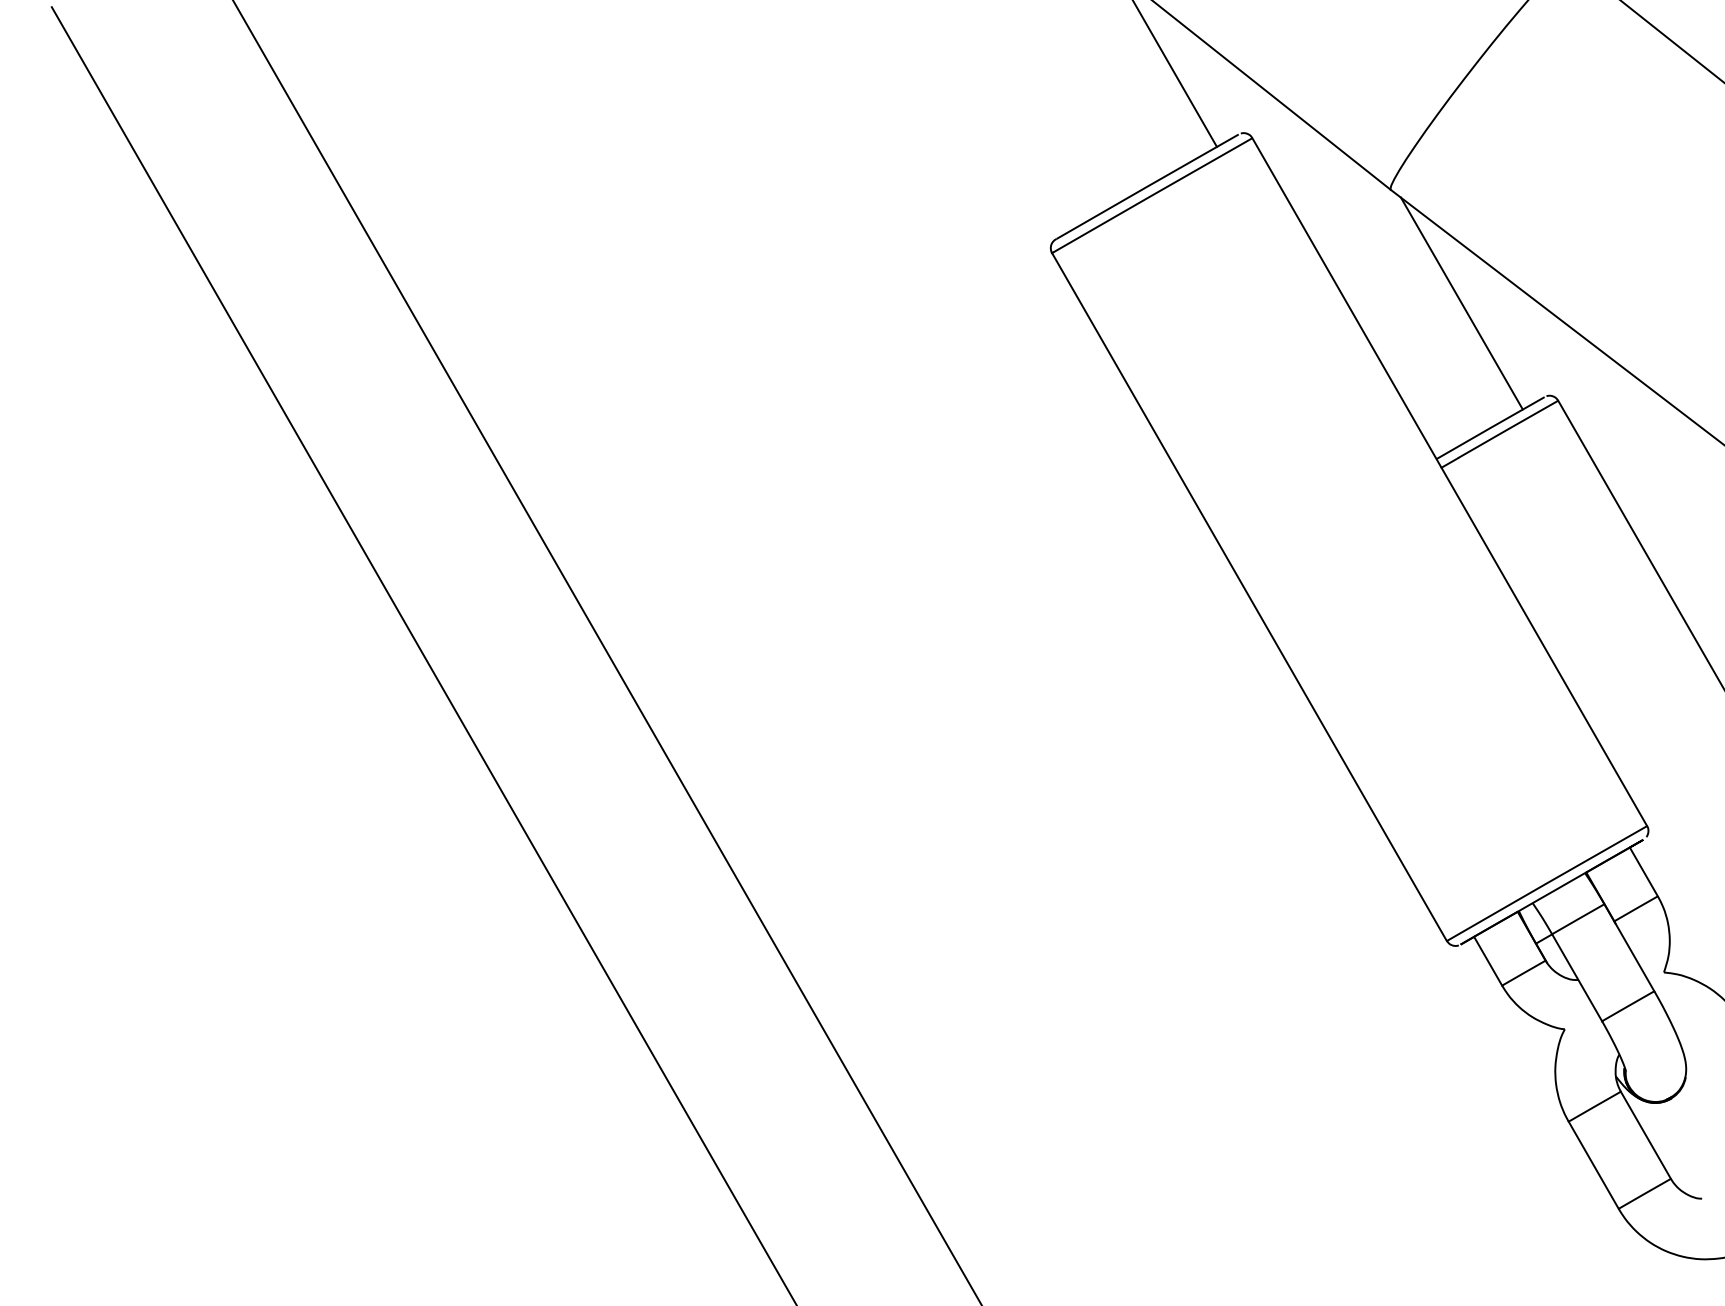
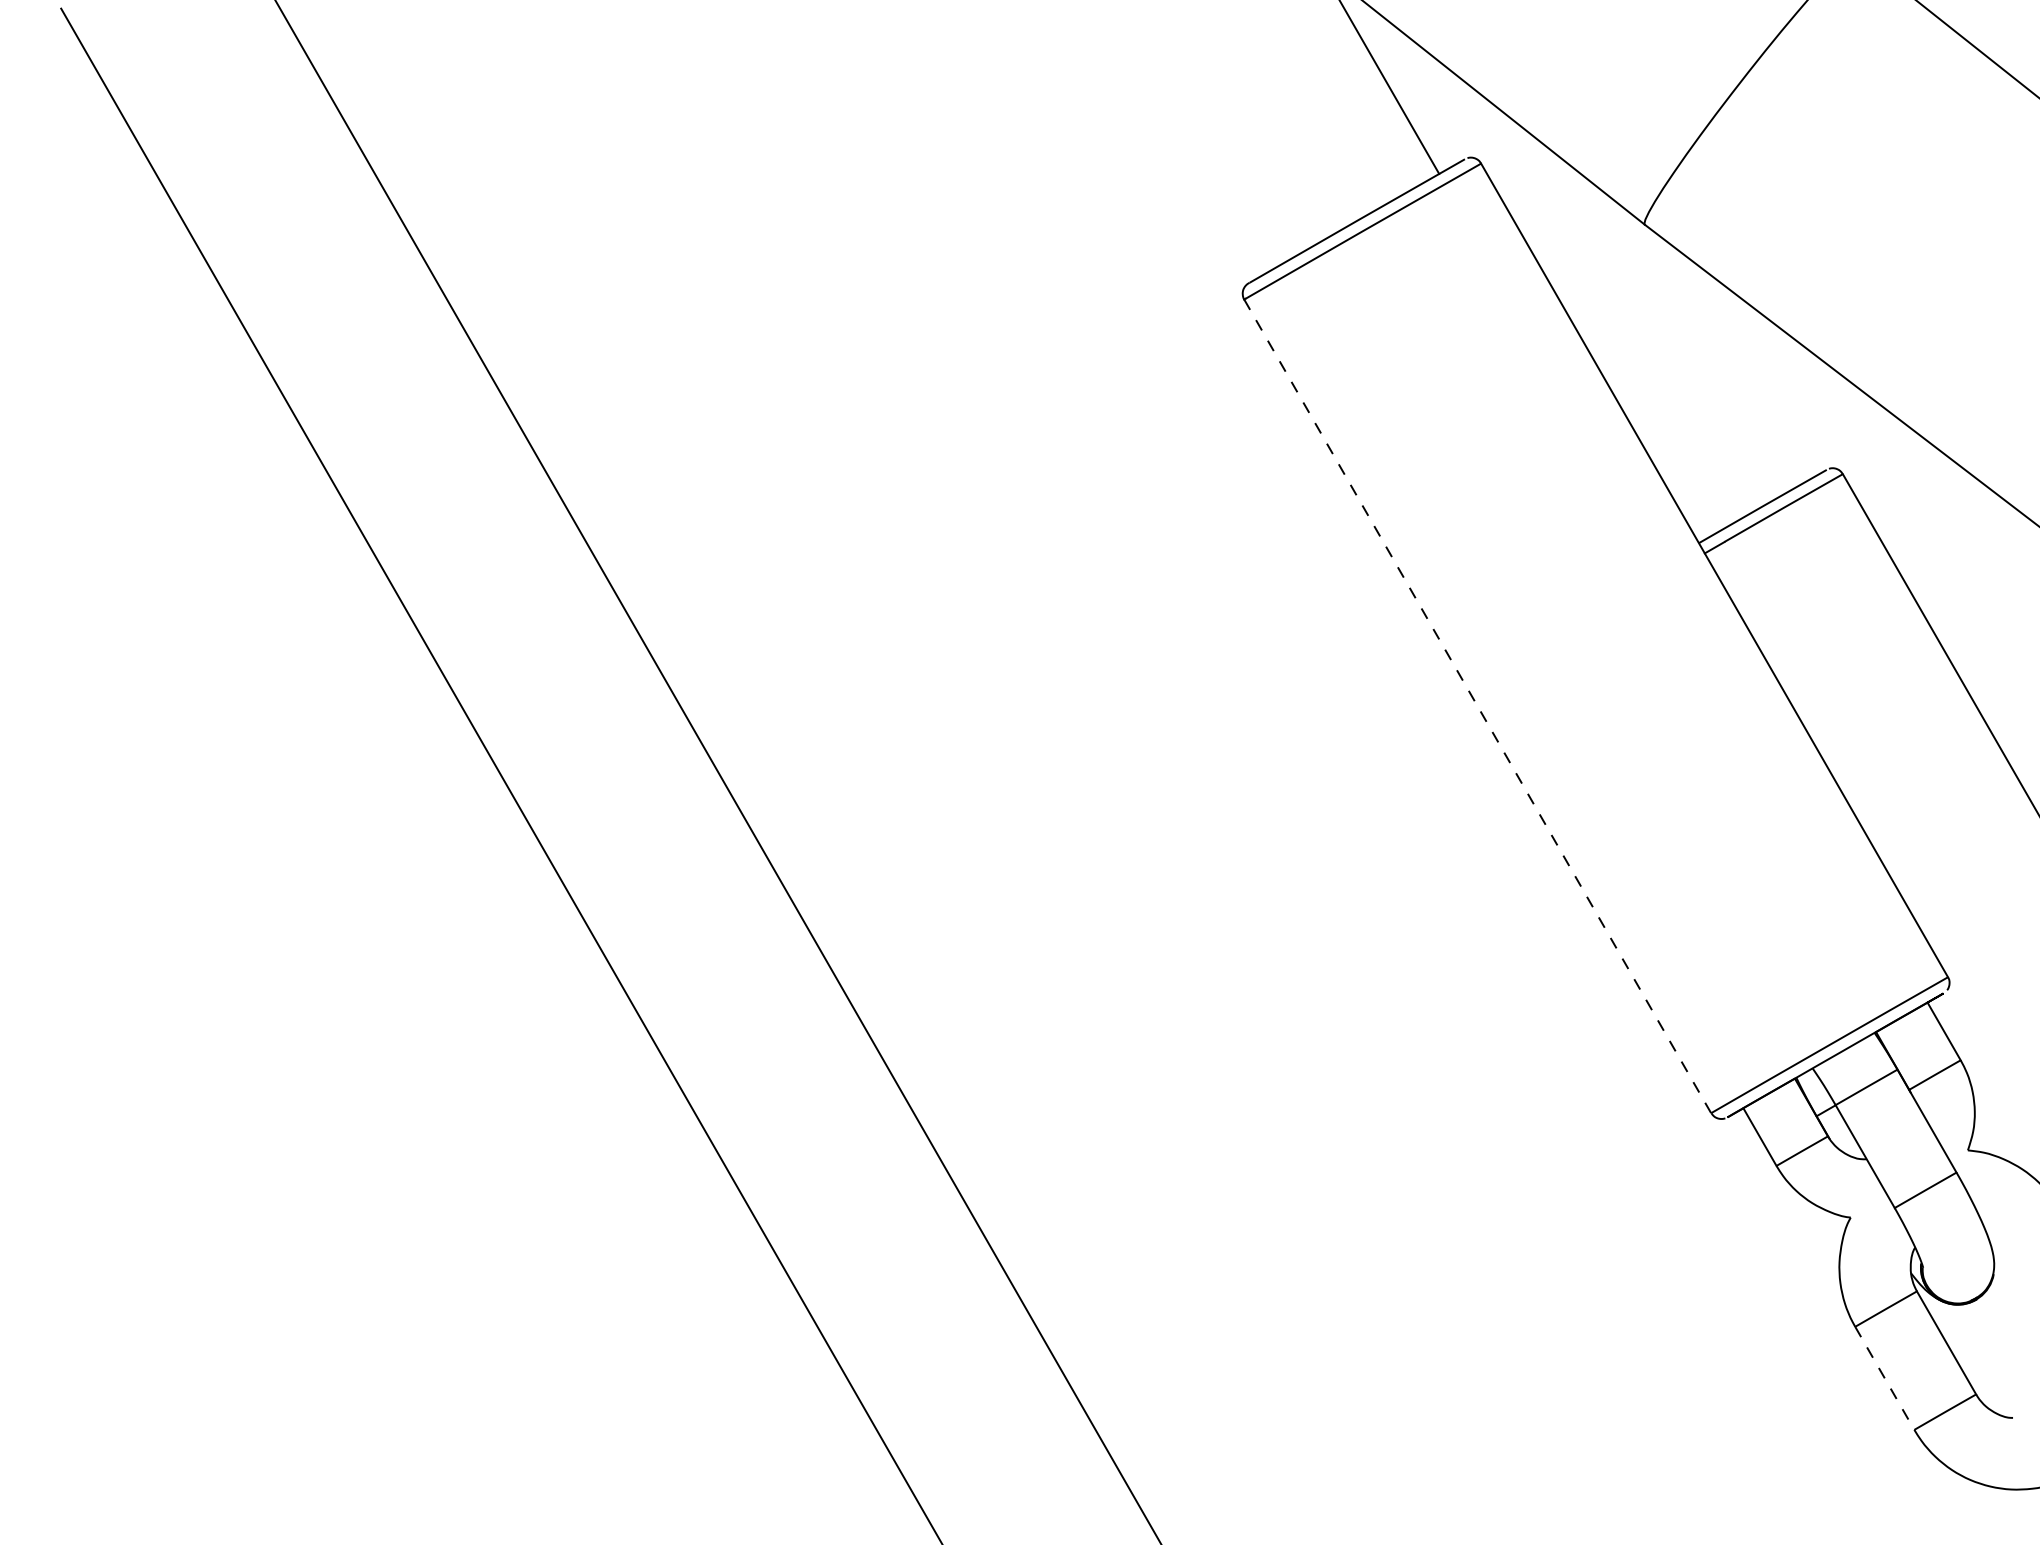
line: (1461, 302) -> (1728, 358), removed
line: (1249, 597) -> (1477, 706), solid -> dashed
line: (1594, 1165) -> (1885, 1378), solid -> dashed

